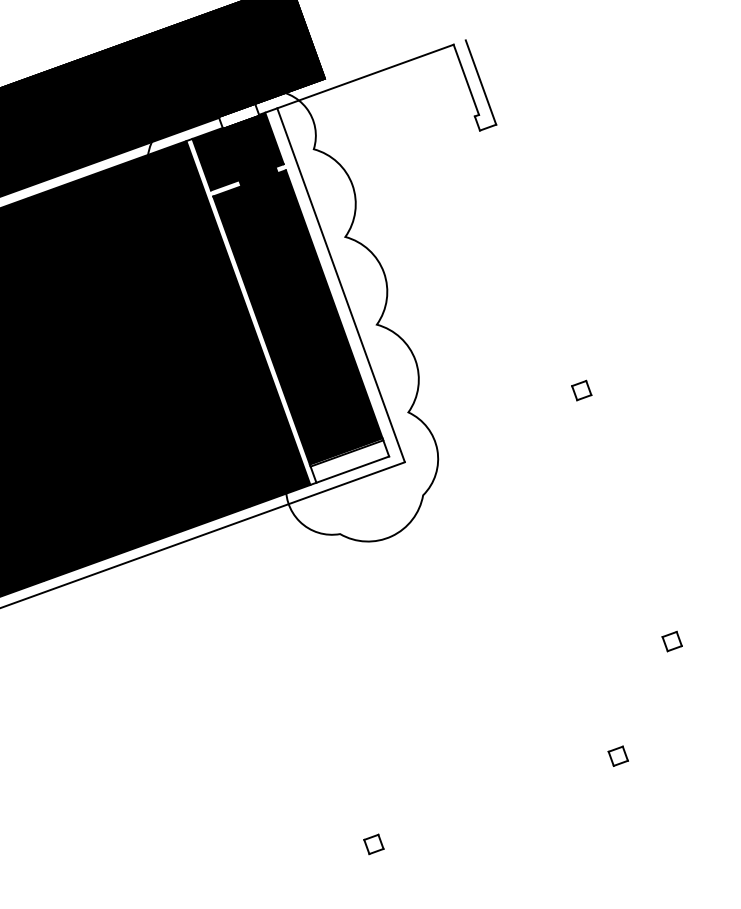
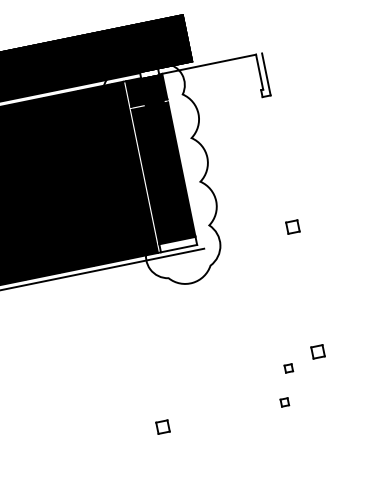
line: (341, 284) -> (186, 160), removed
part: (581, 389) -> (292, 226), size x1.6
part: (672, 640) -> (318, 351), size x1.6
part: (615, 684) -> (288, 368), added
part: (374, 844) -> (163, 427), size x1.6

